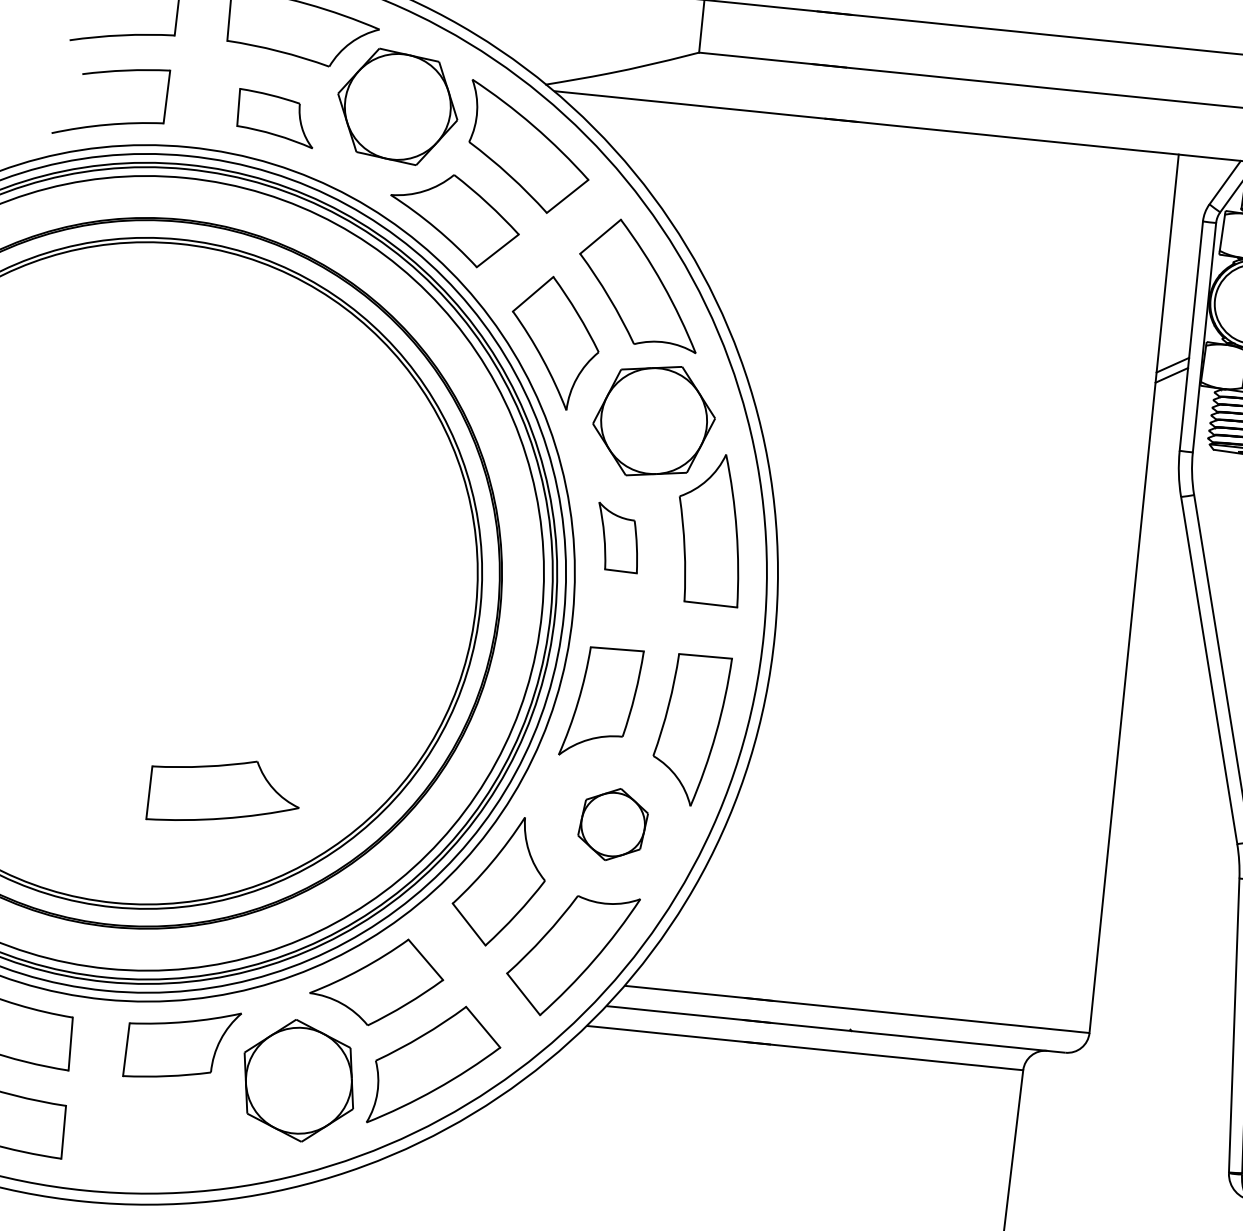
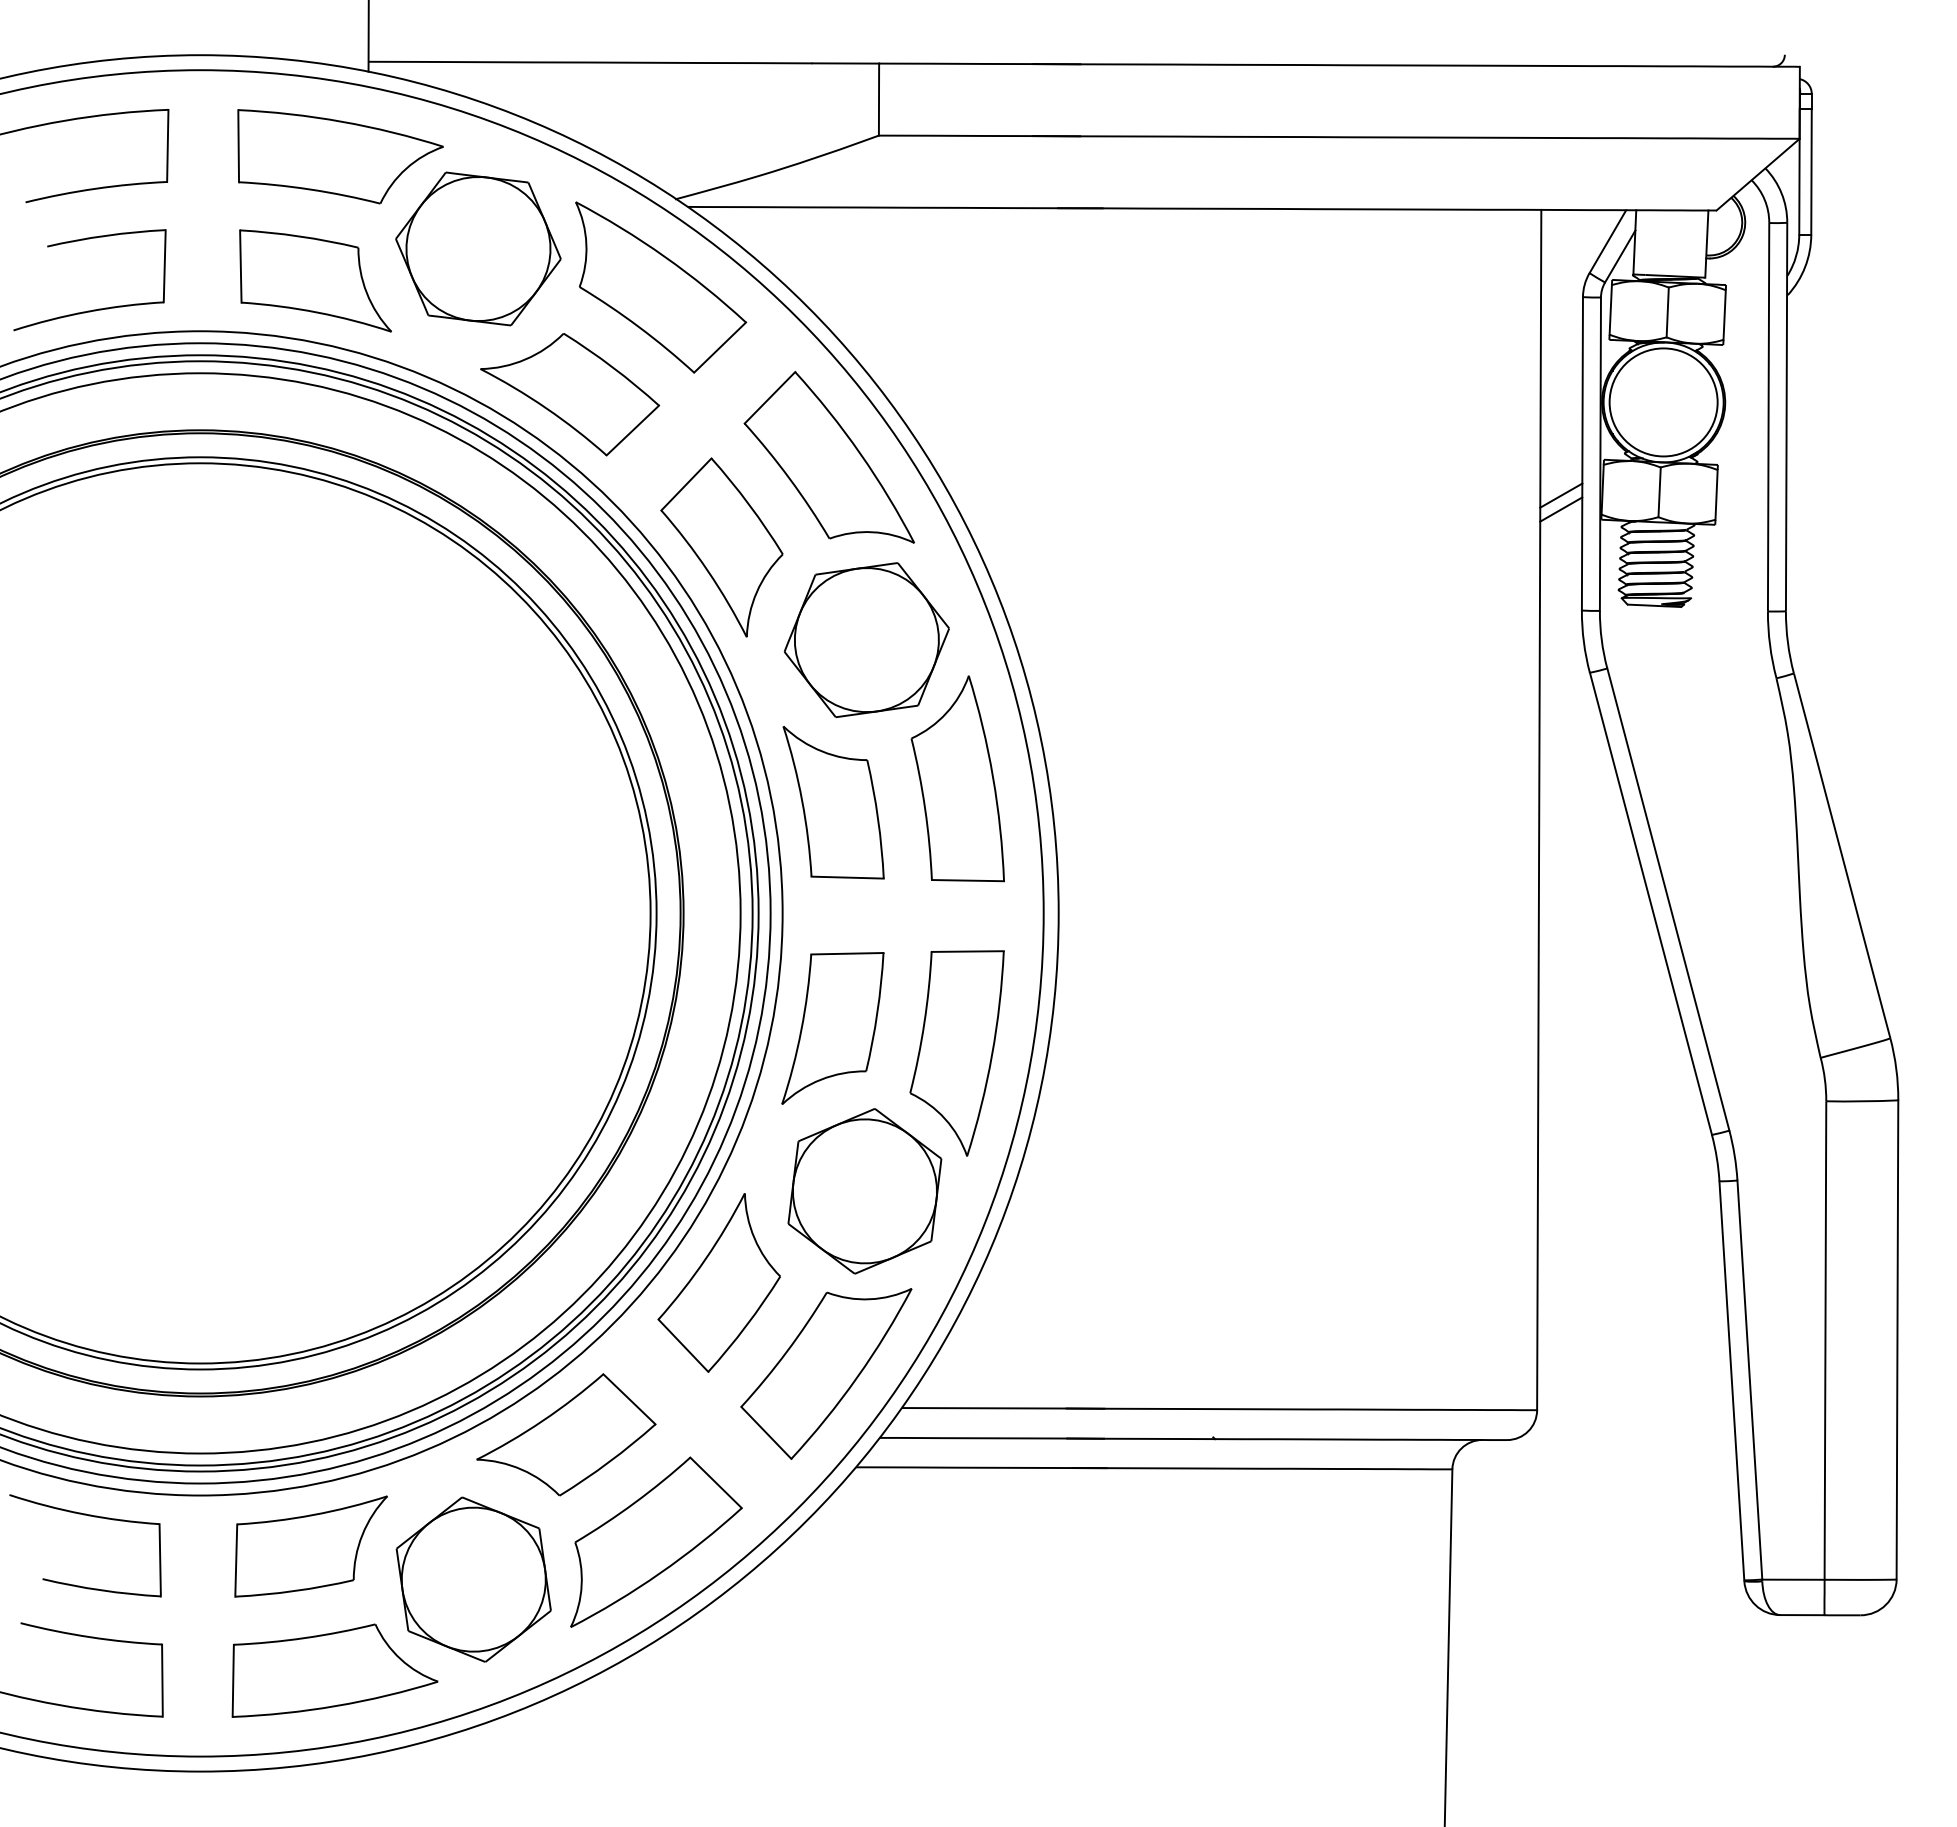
part: (276, 118) -> (315, 280), size x1.43
part: (618, 537) -> (833, 802), size x1.67
part: (224, 792) -> (334, 1670), moved
part: (612, 824) -> (864, 1191), size x1.67

